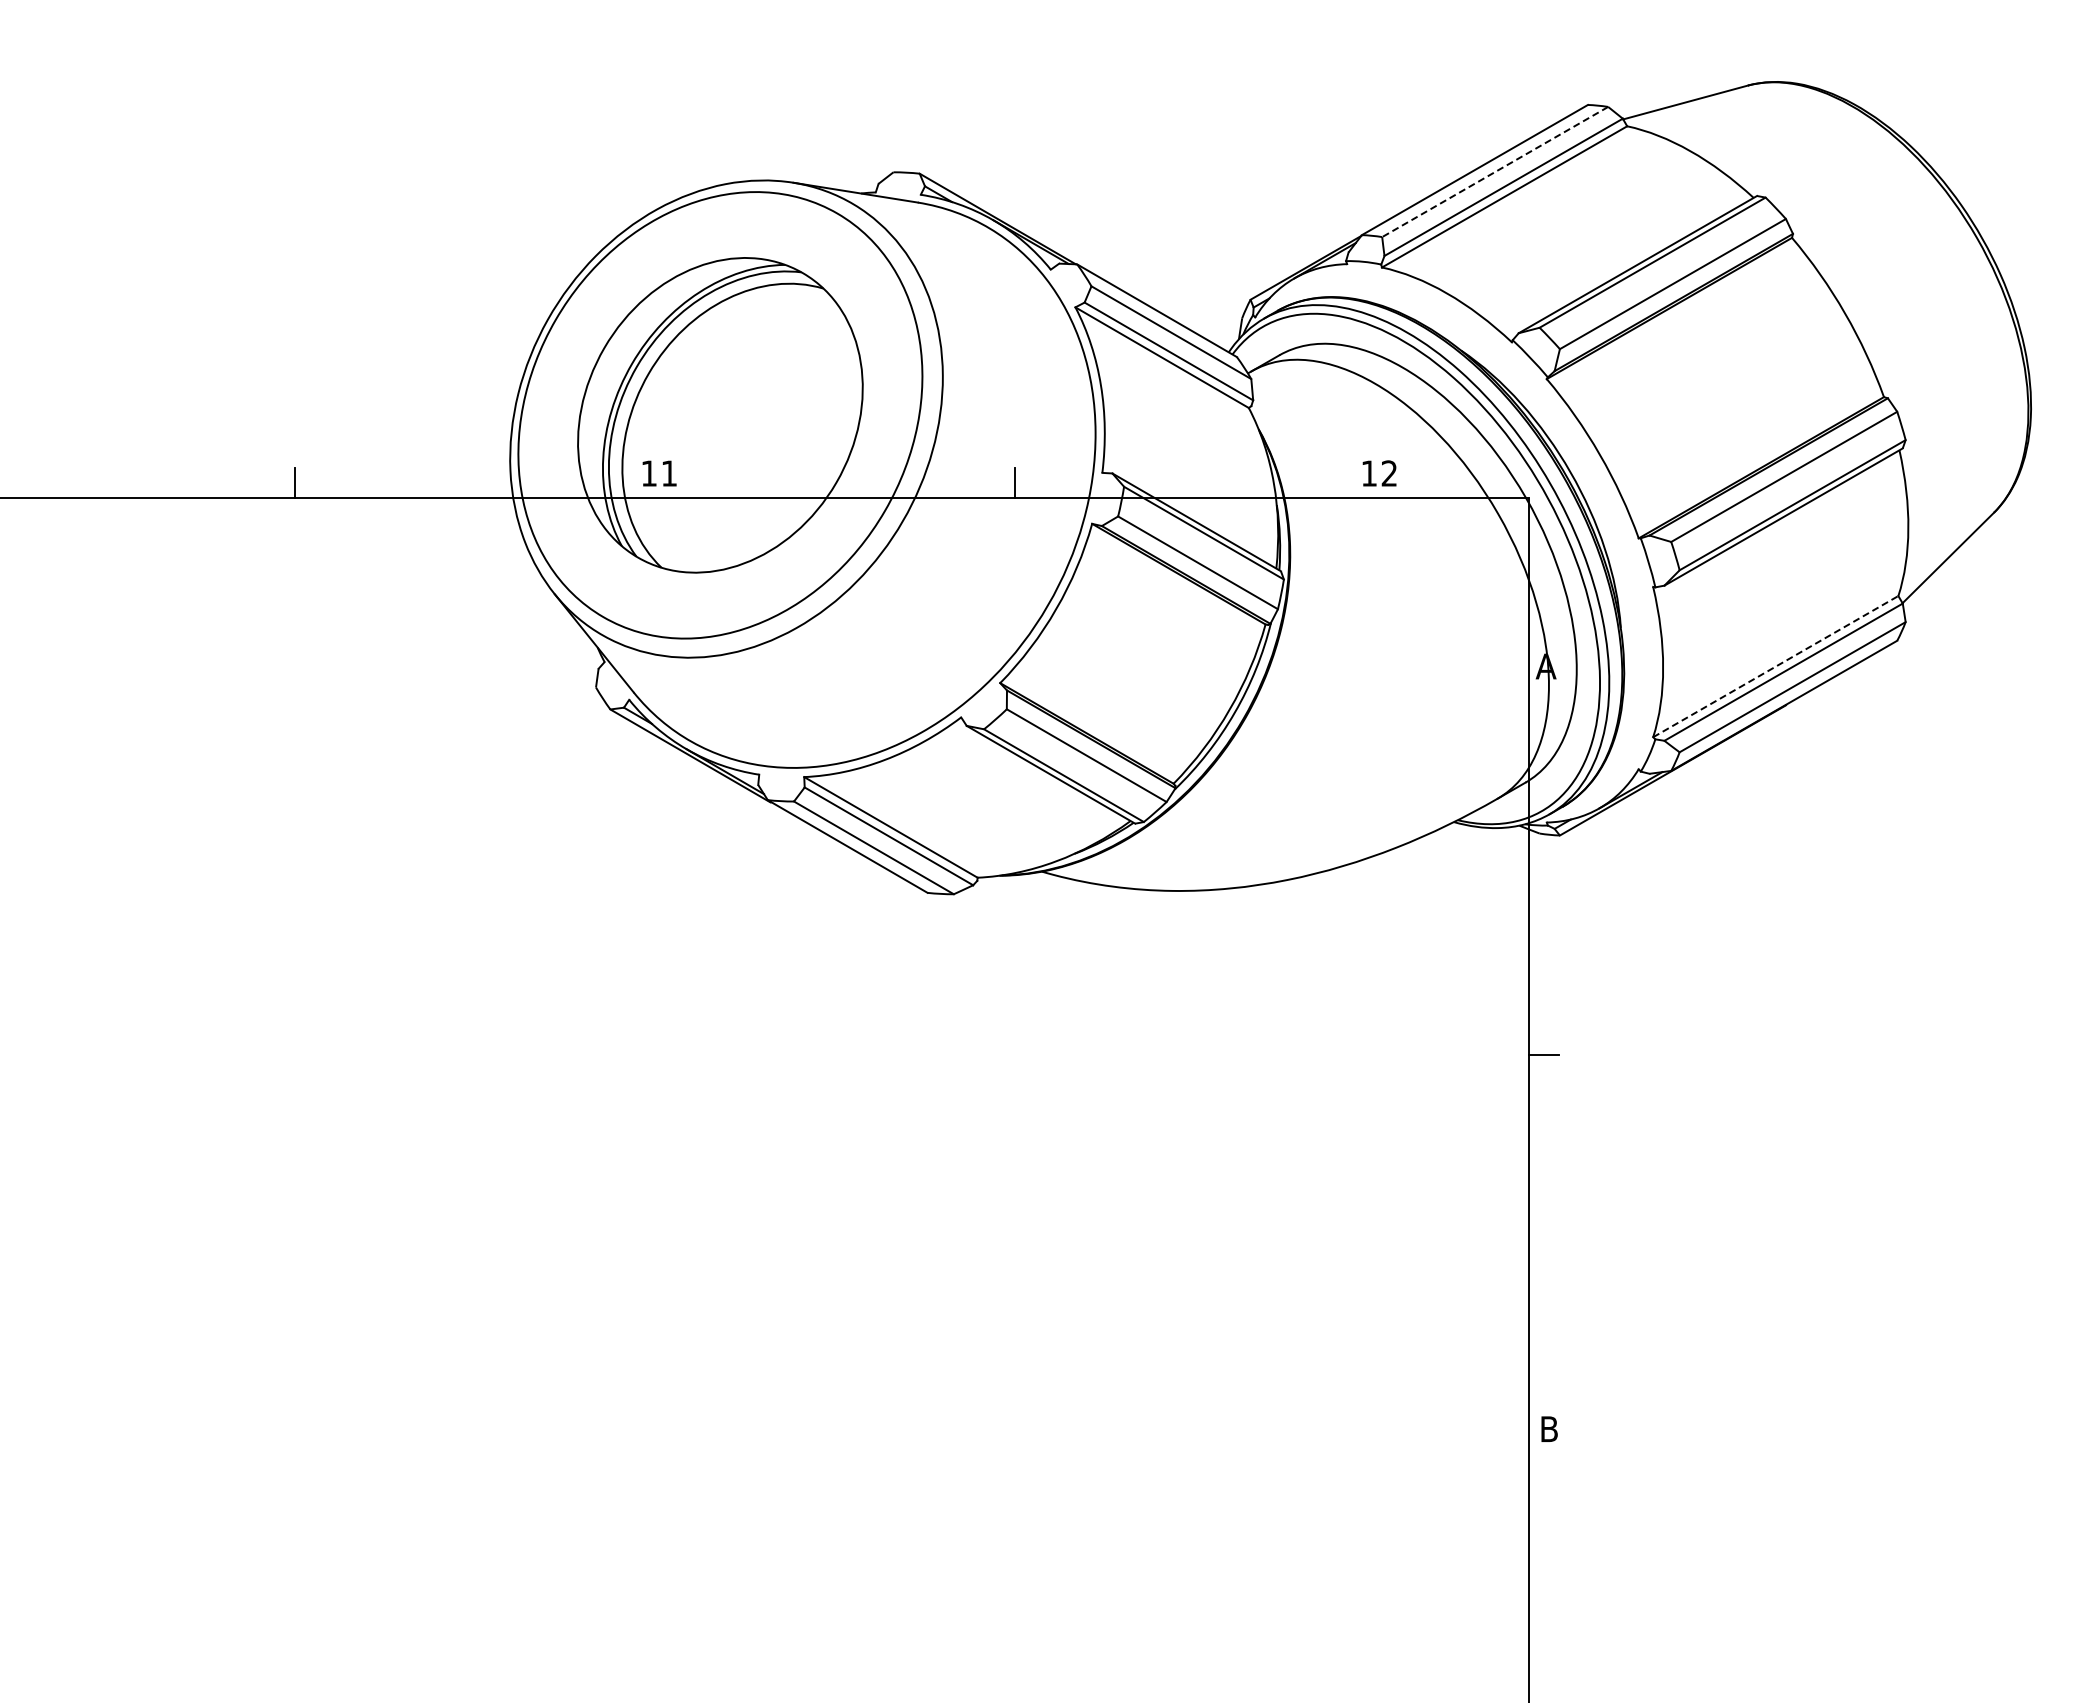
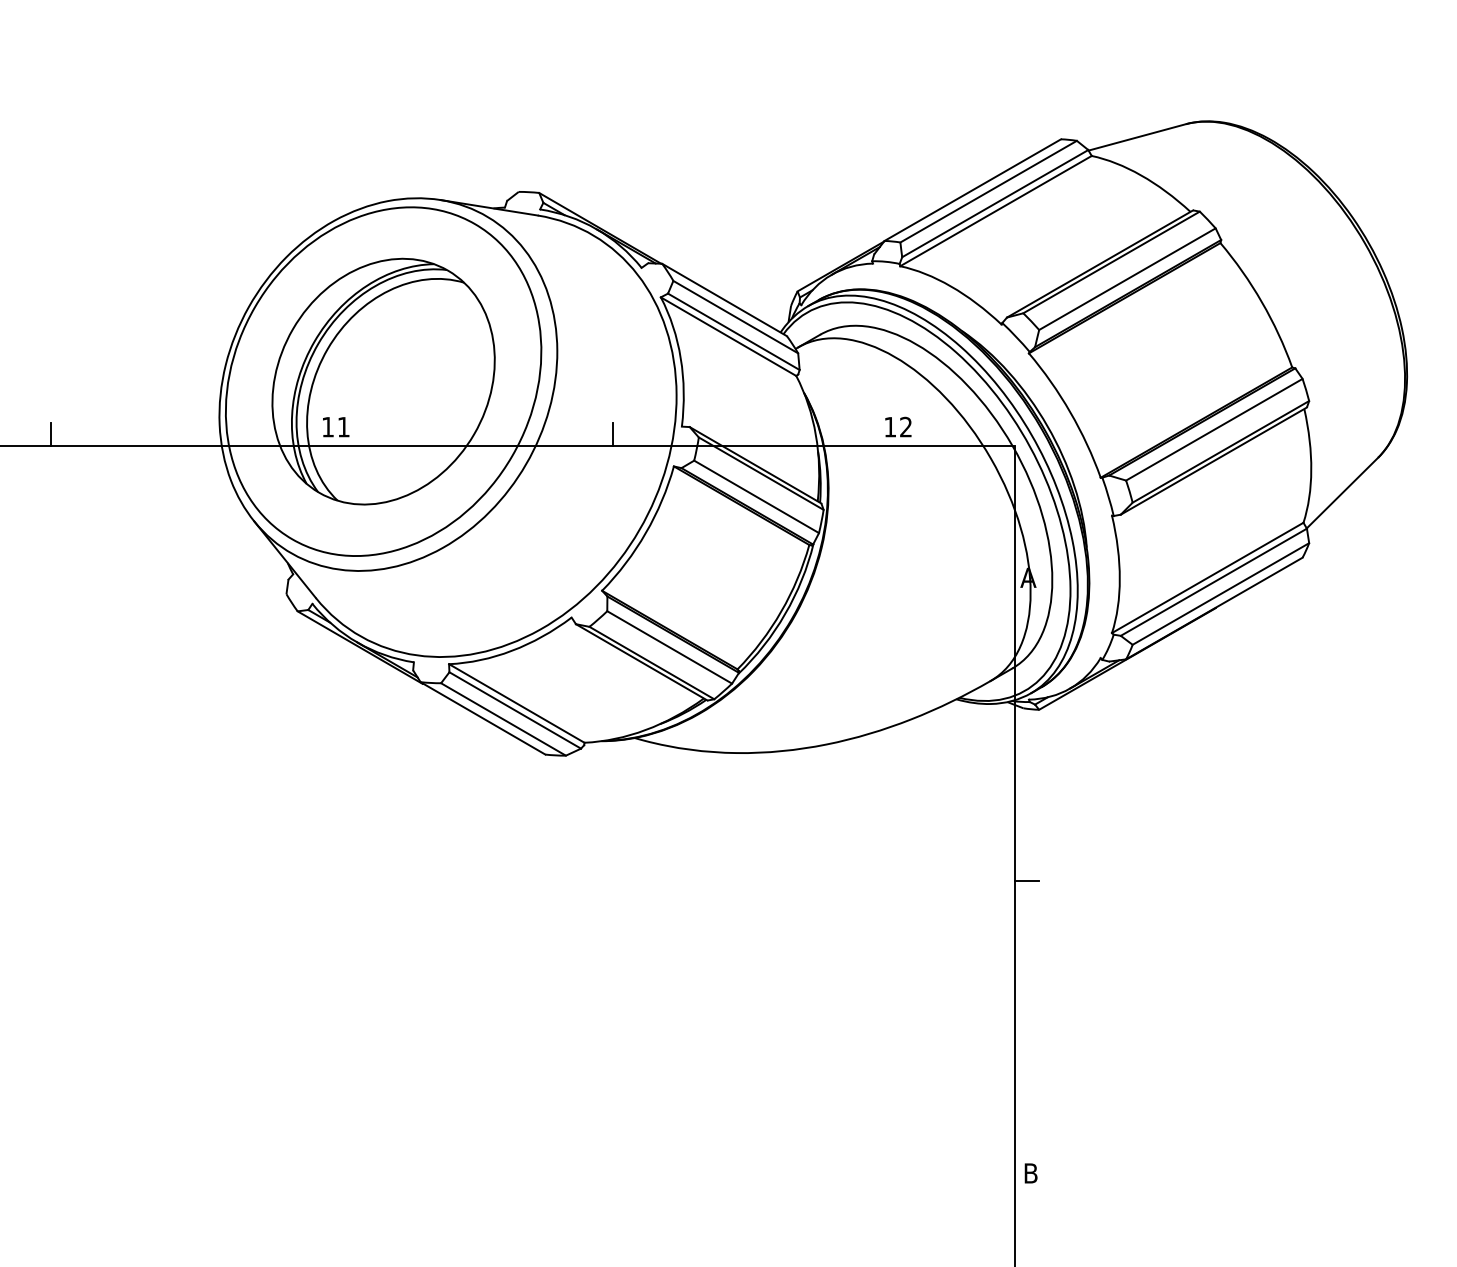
line: (1494, 172) -> (988, 192), dashed -> solid
line: (1776, 666) -> (1208, 577), dashed -> solid

